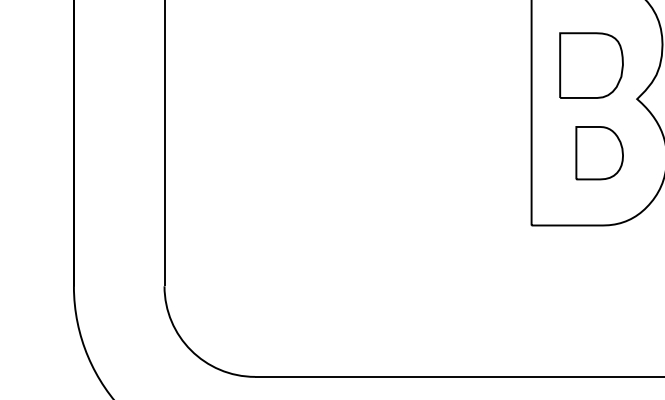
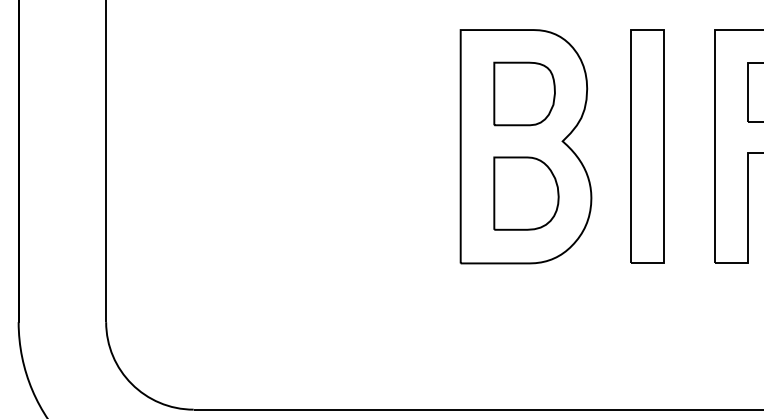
part: (591, 65) -> (524, 93), moved
part: (599, 153) -> (526, 193), size x1.43

